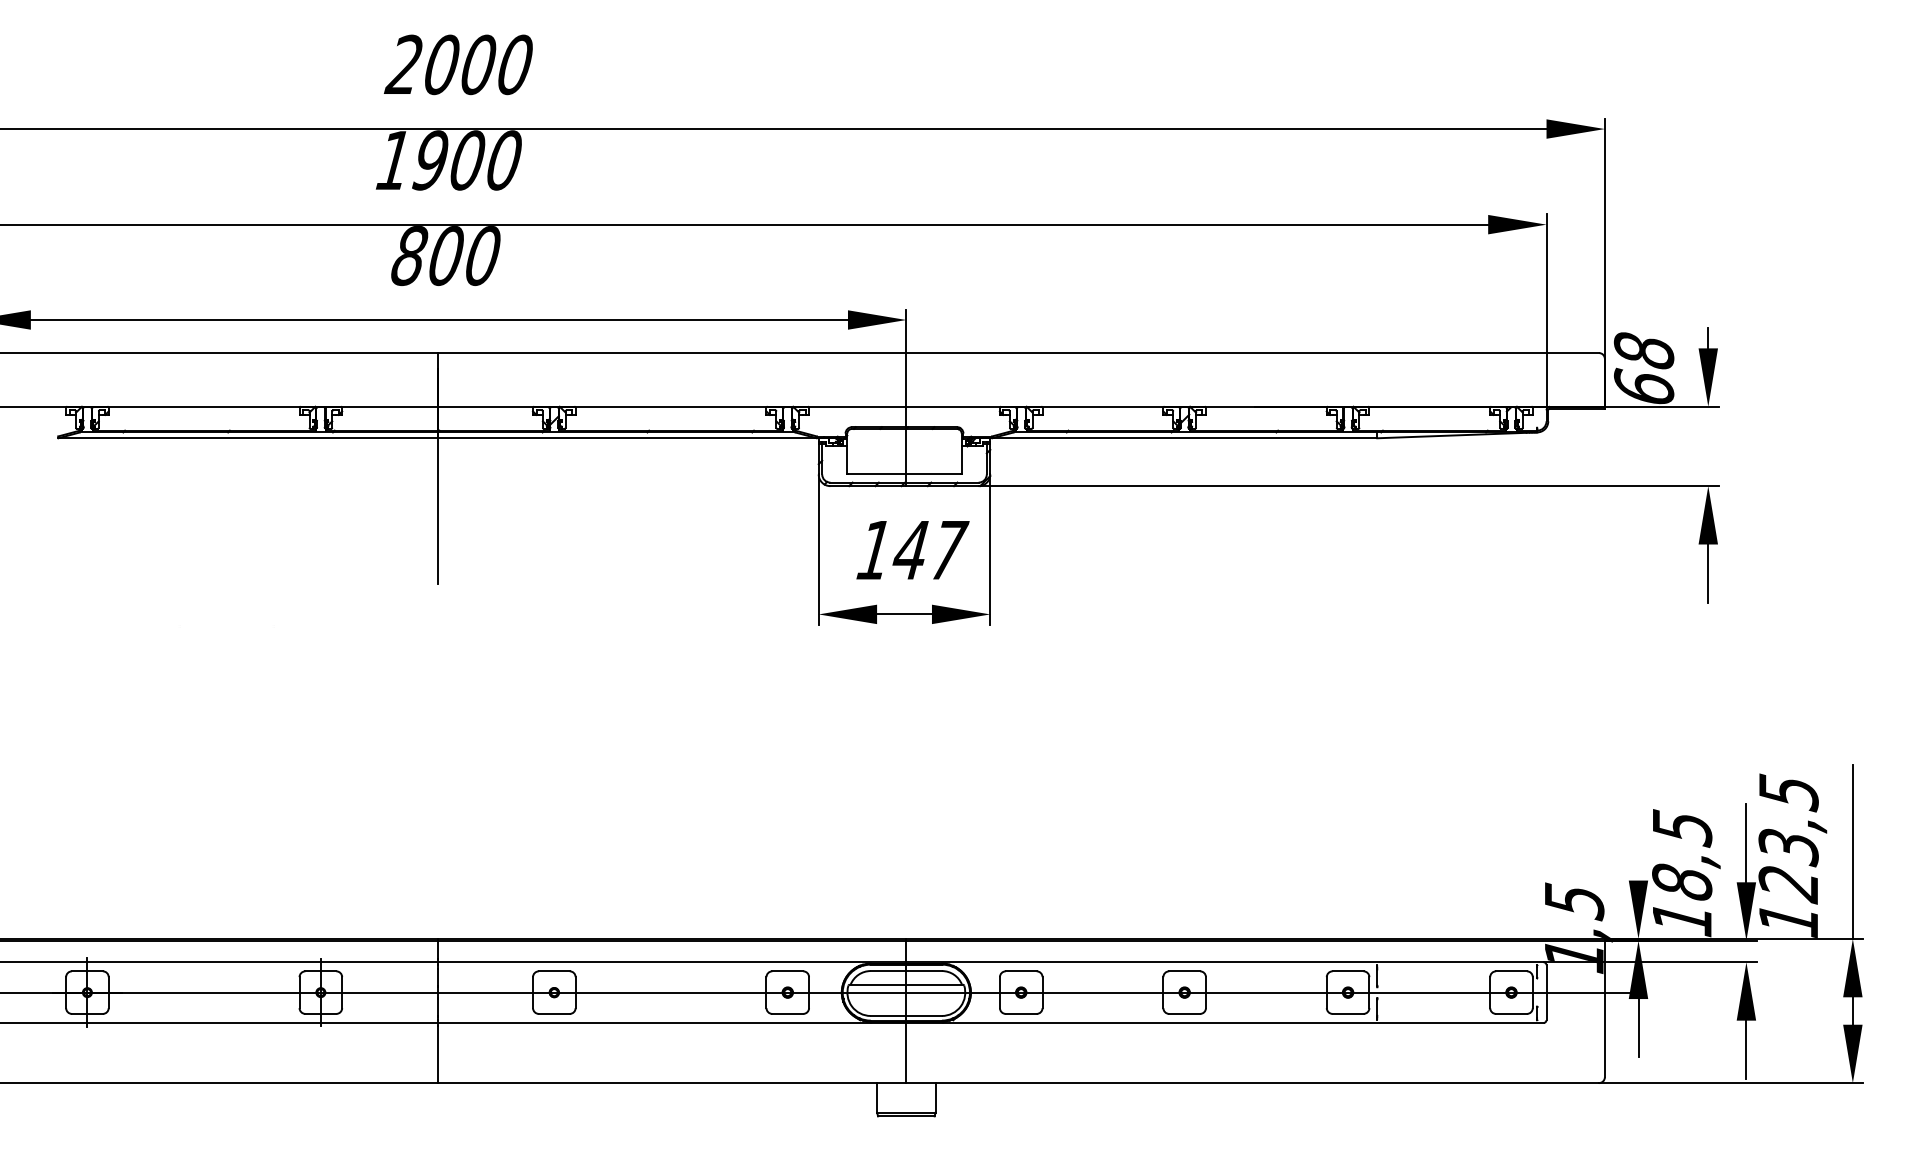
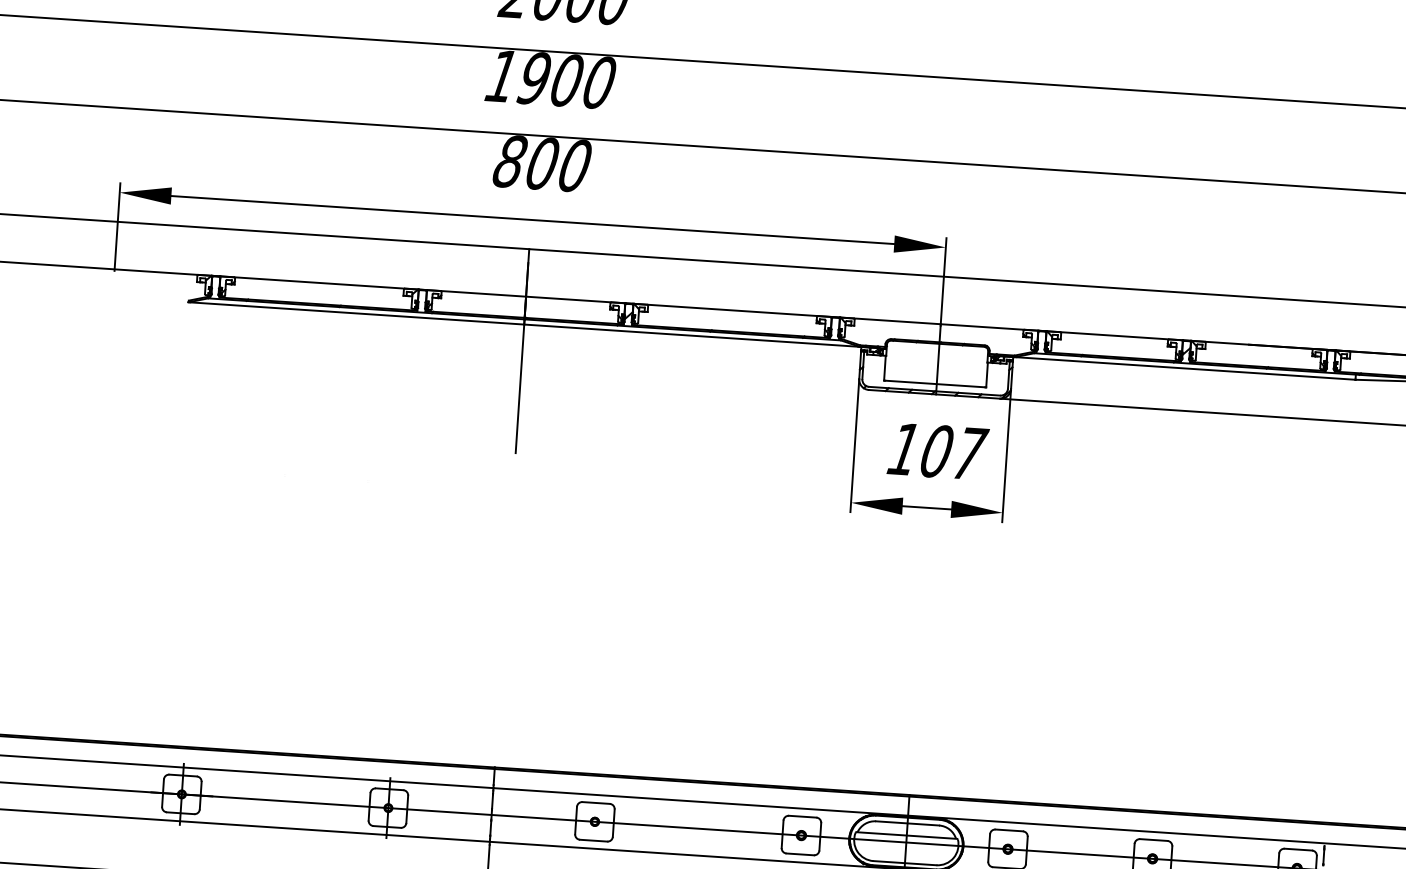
text: (910, 550) -> (935, 451), 147 -> 107

